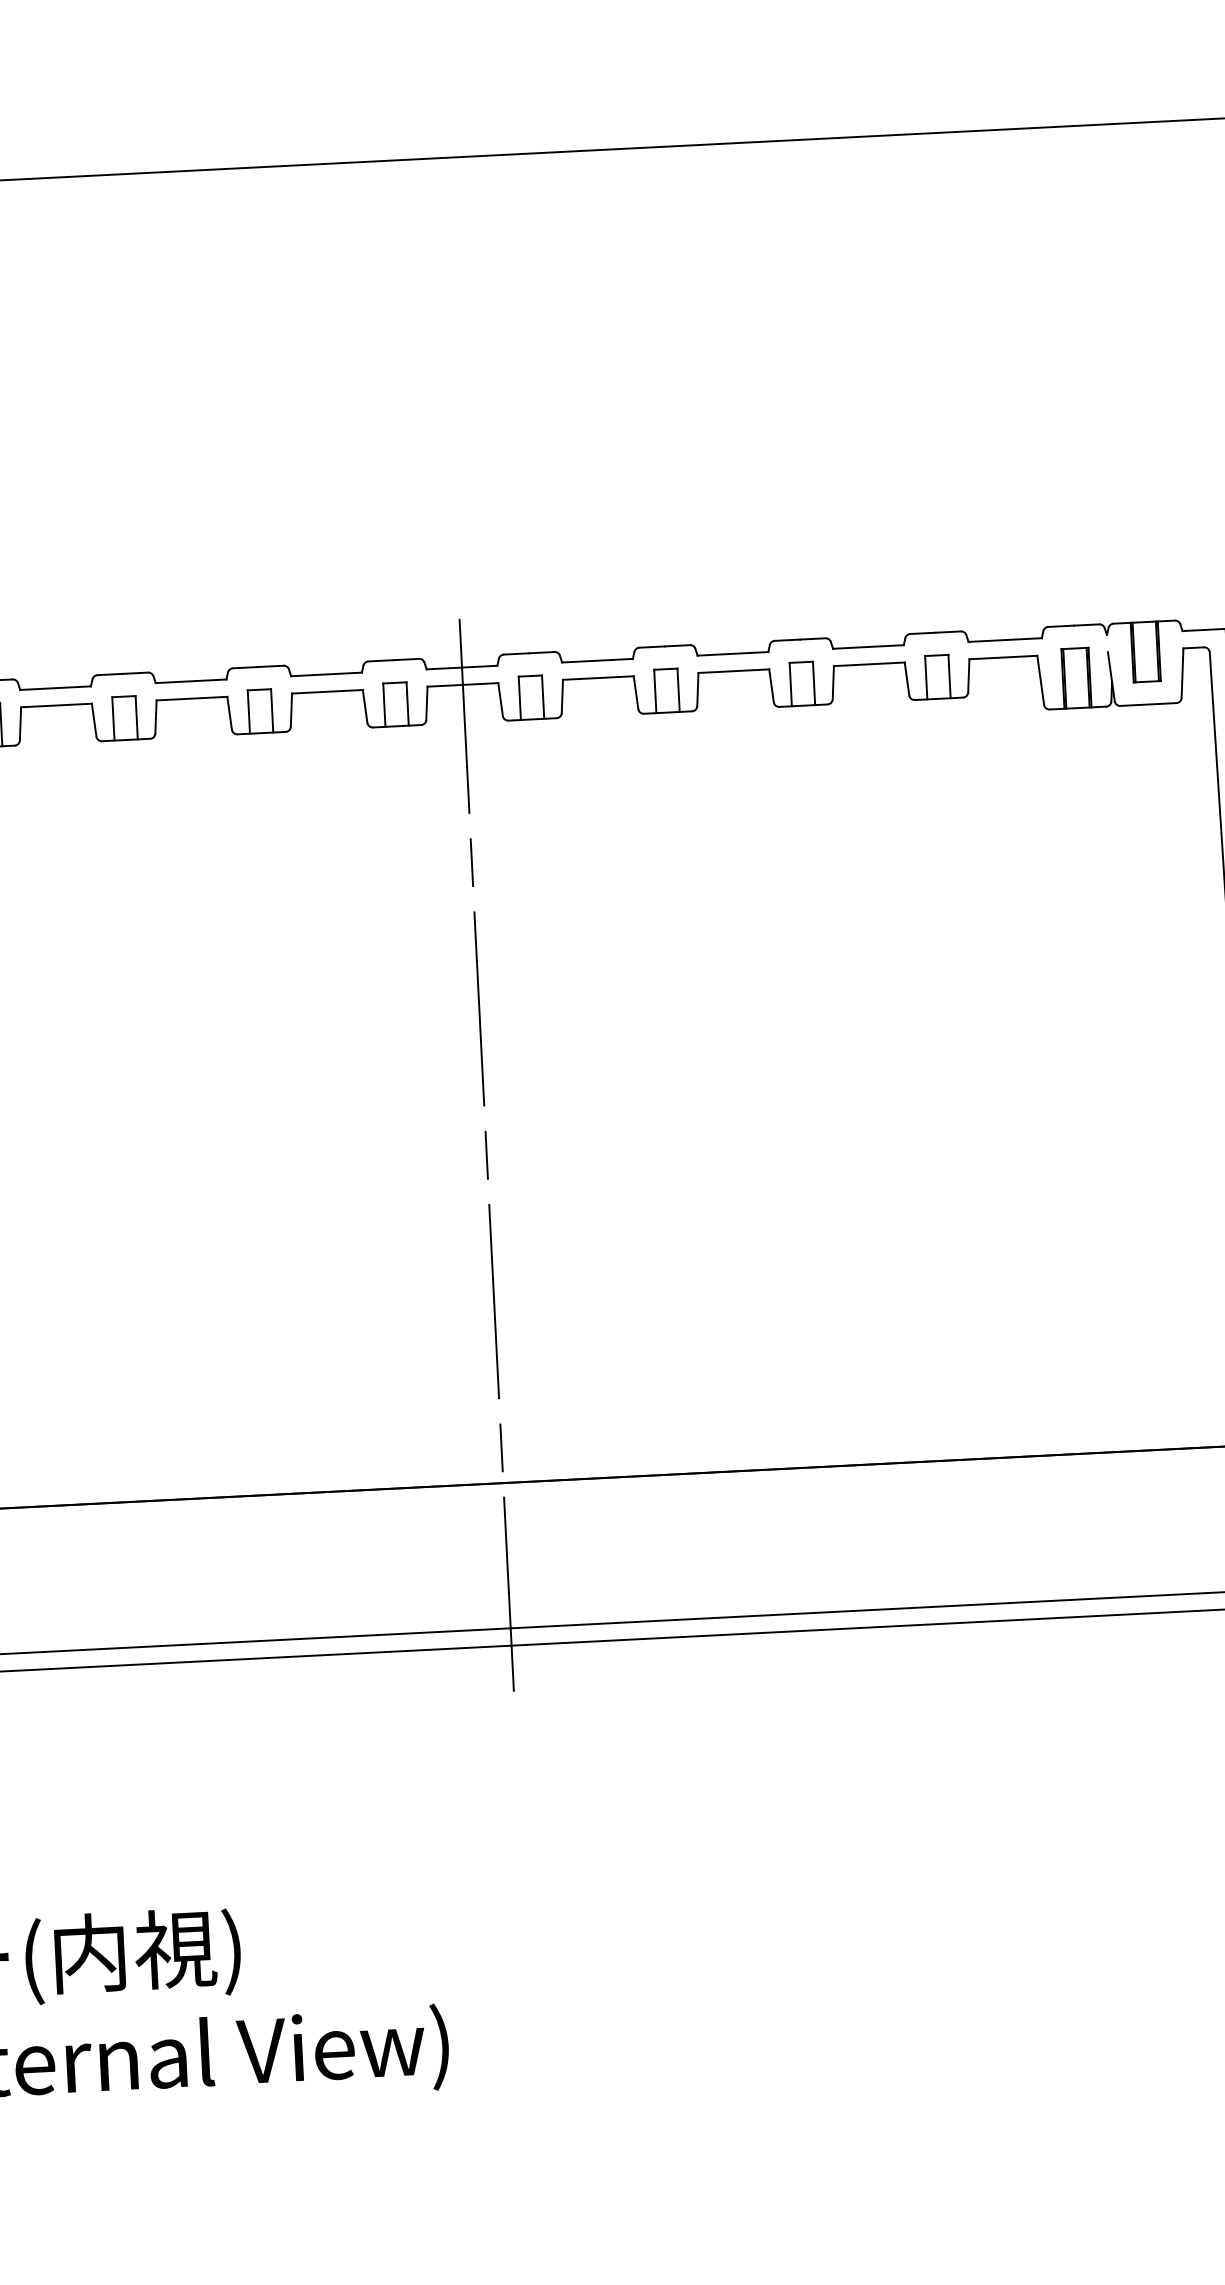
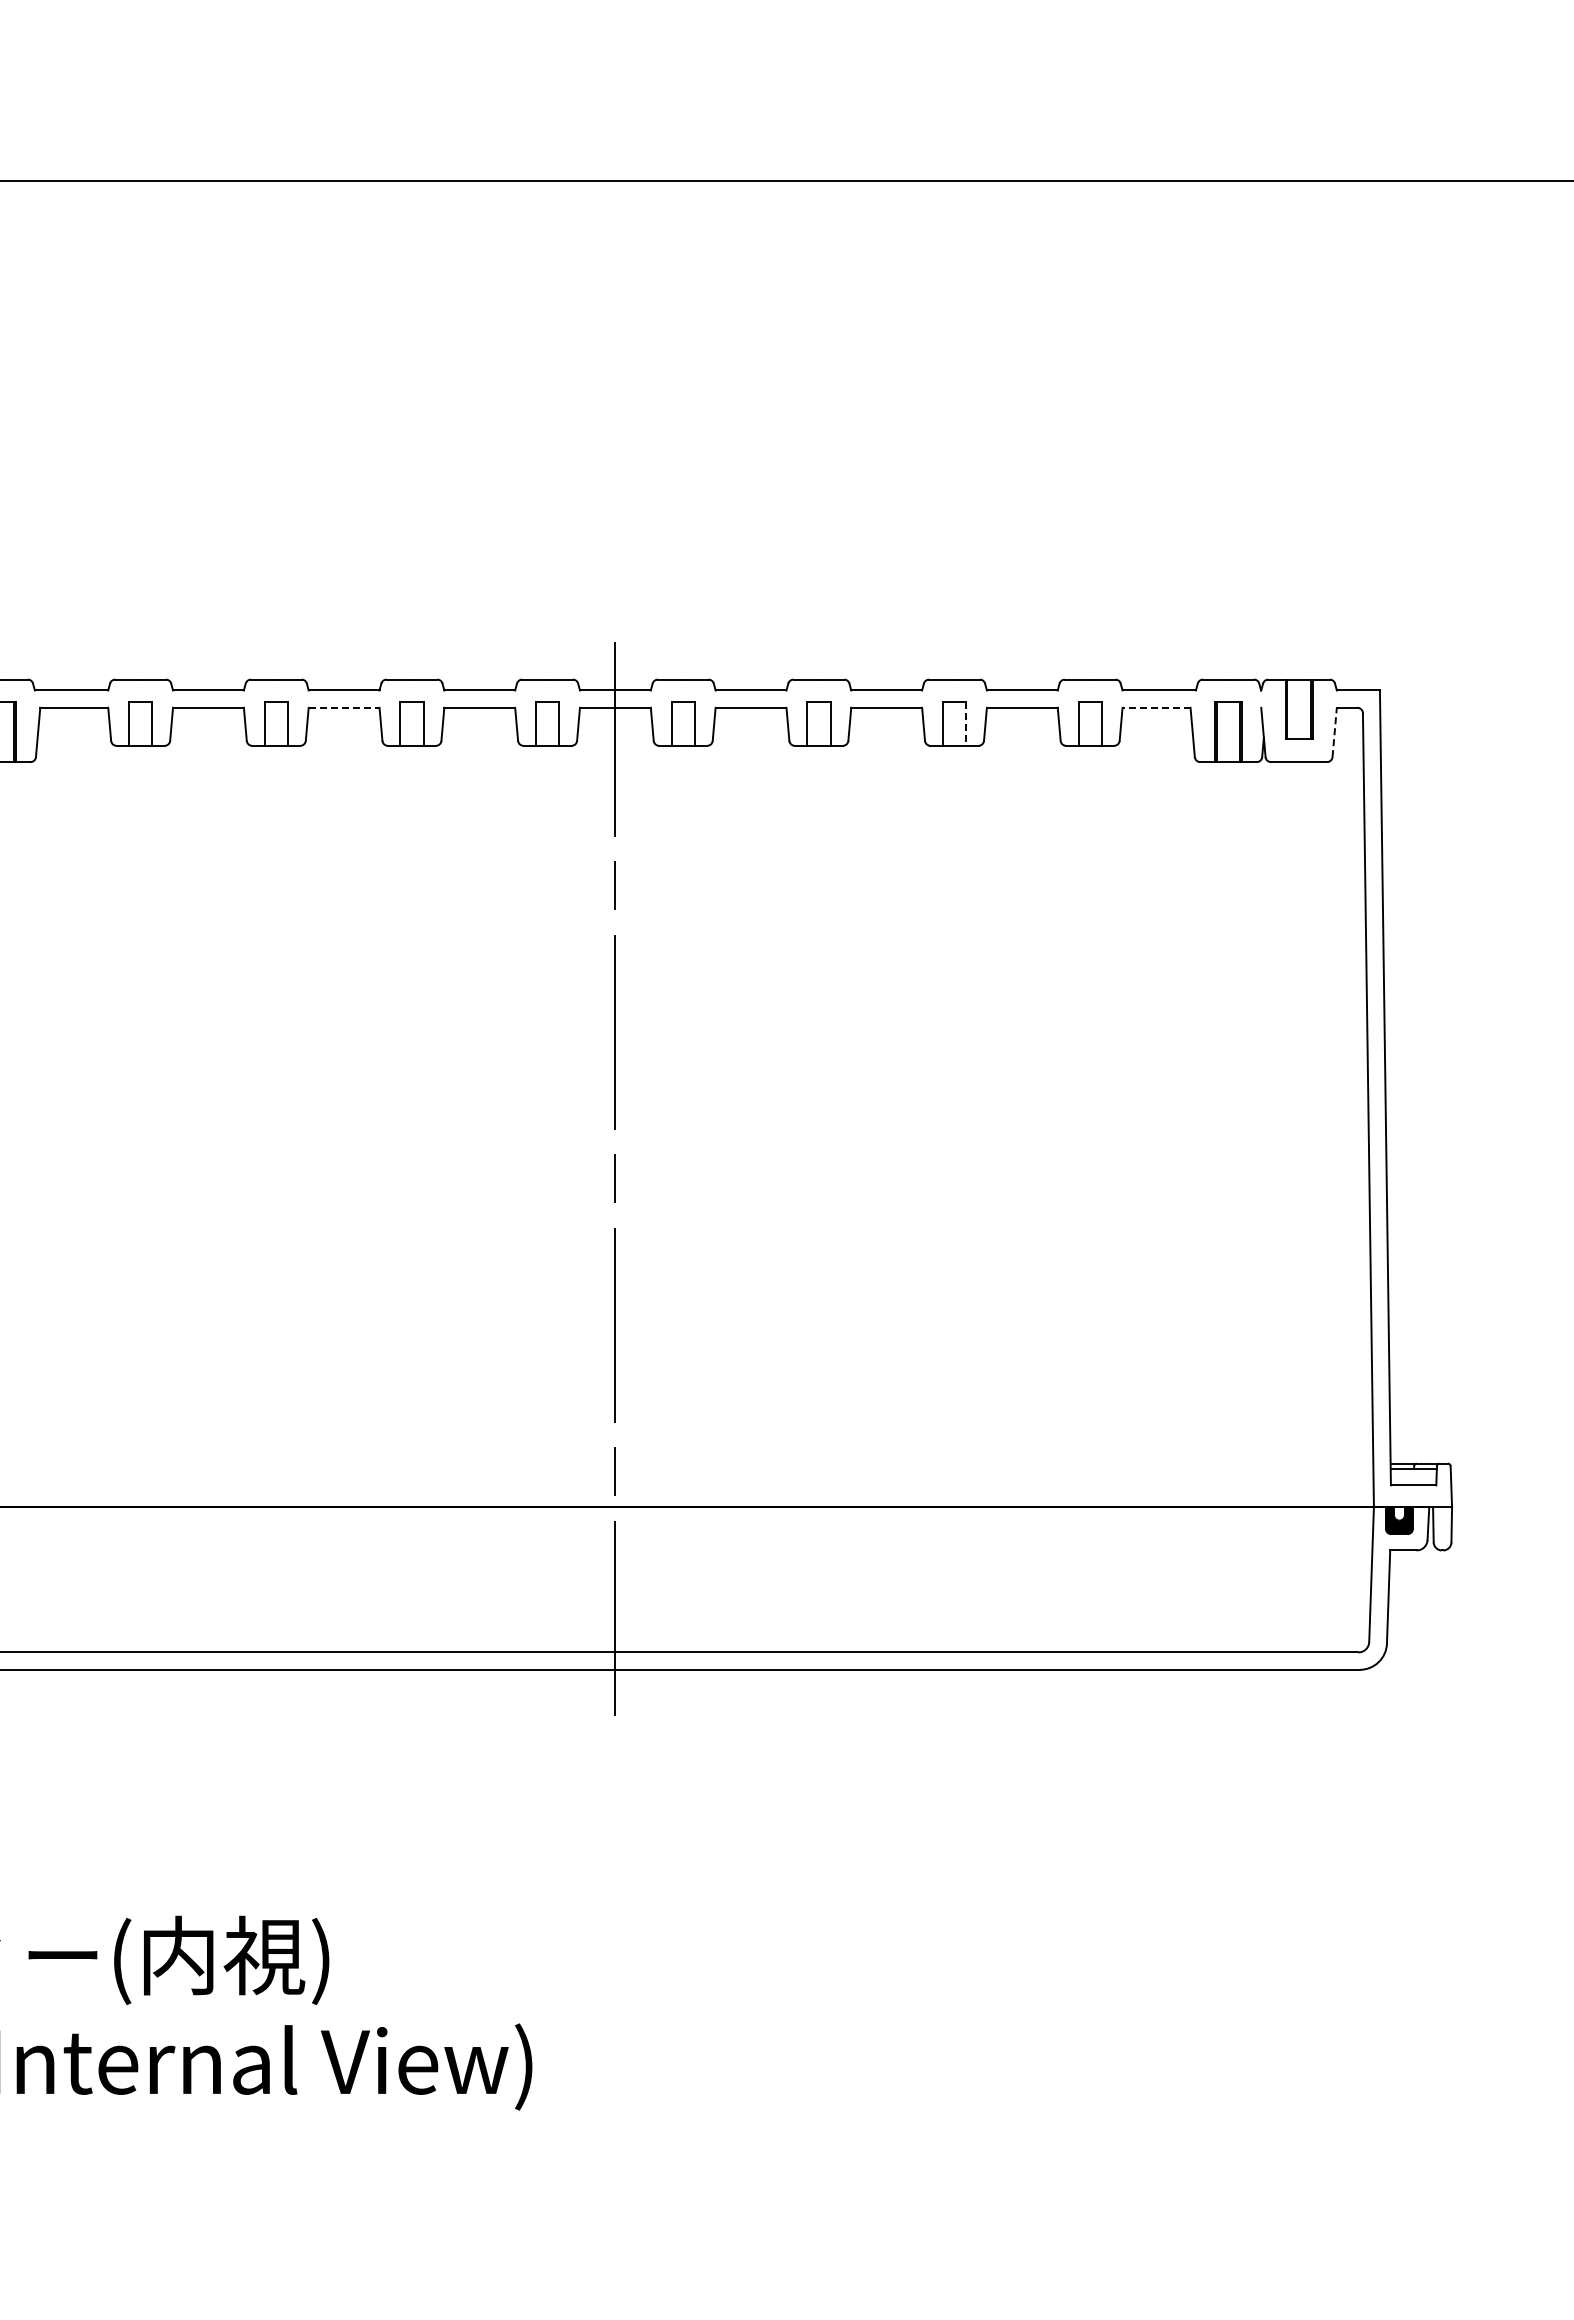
line: (1003, 657) -> (1156, 707), solid -> dashed
line: (1182, 673) -> (1334, 732), solid -> dashed
line: (814, 683) -> (966, 724), solid -> dashed
line: (192, 698) -> (344, 707), solid -> dashed

